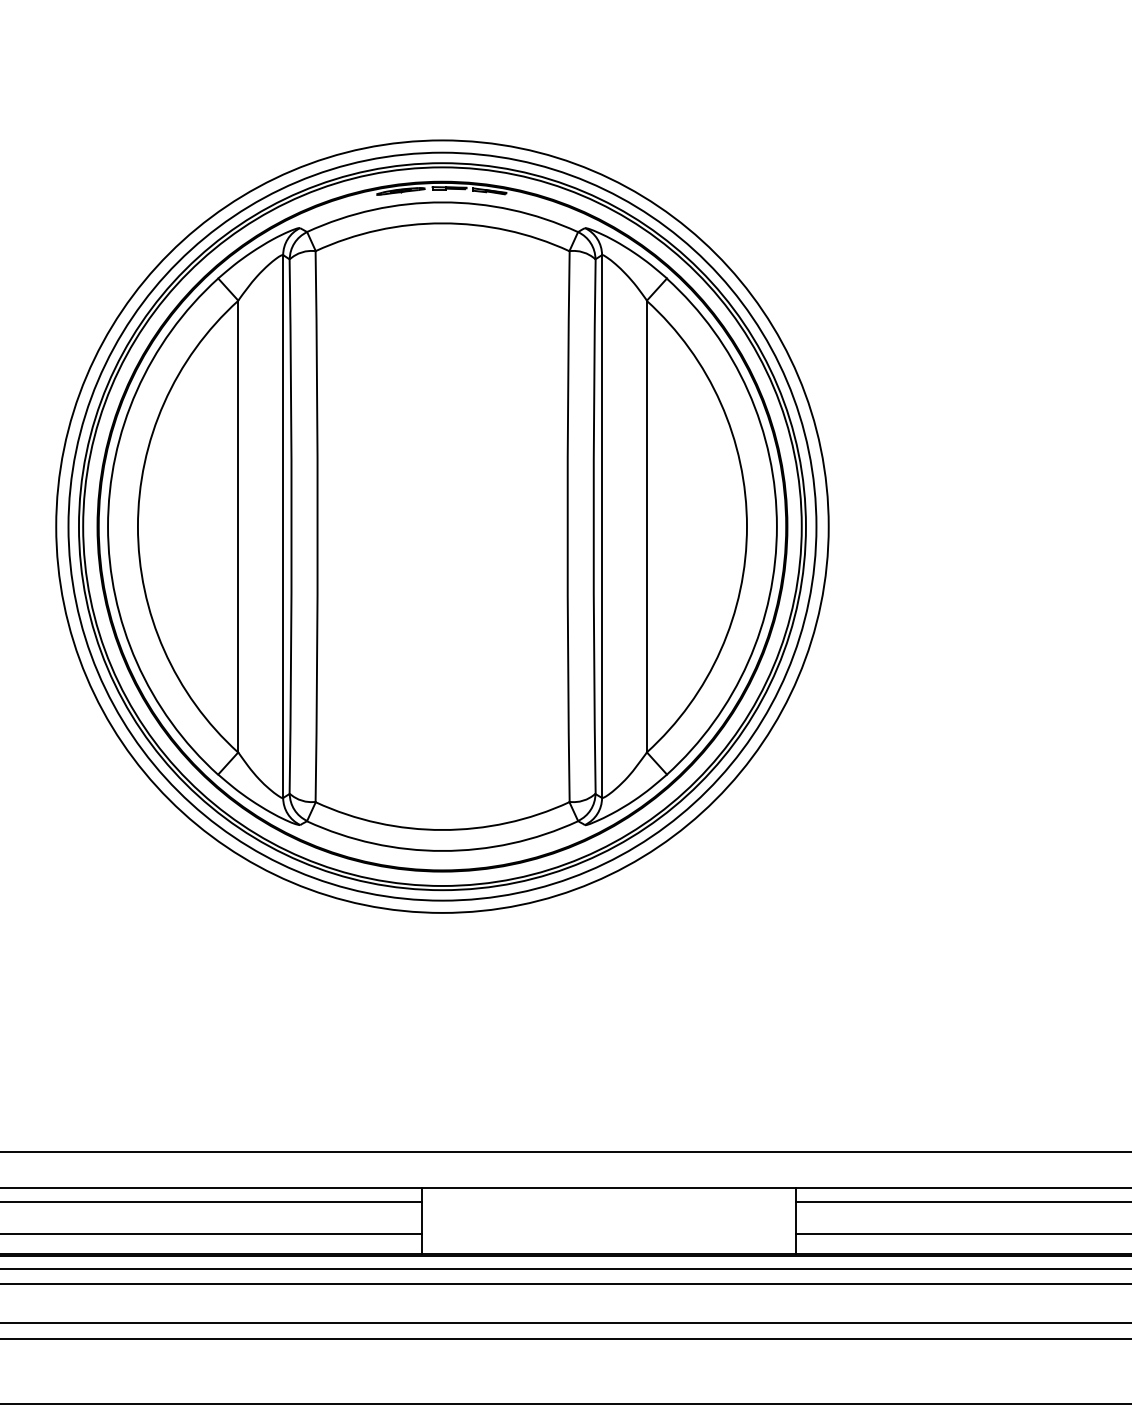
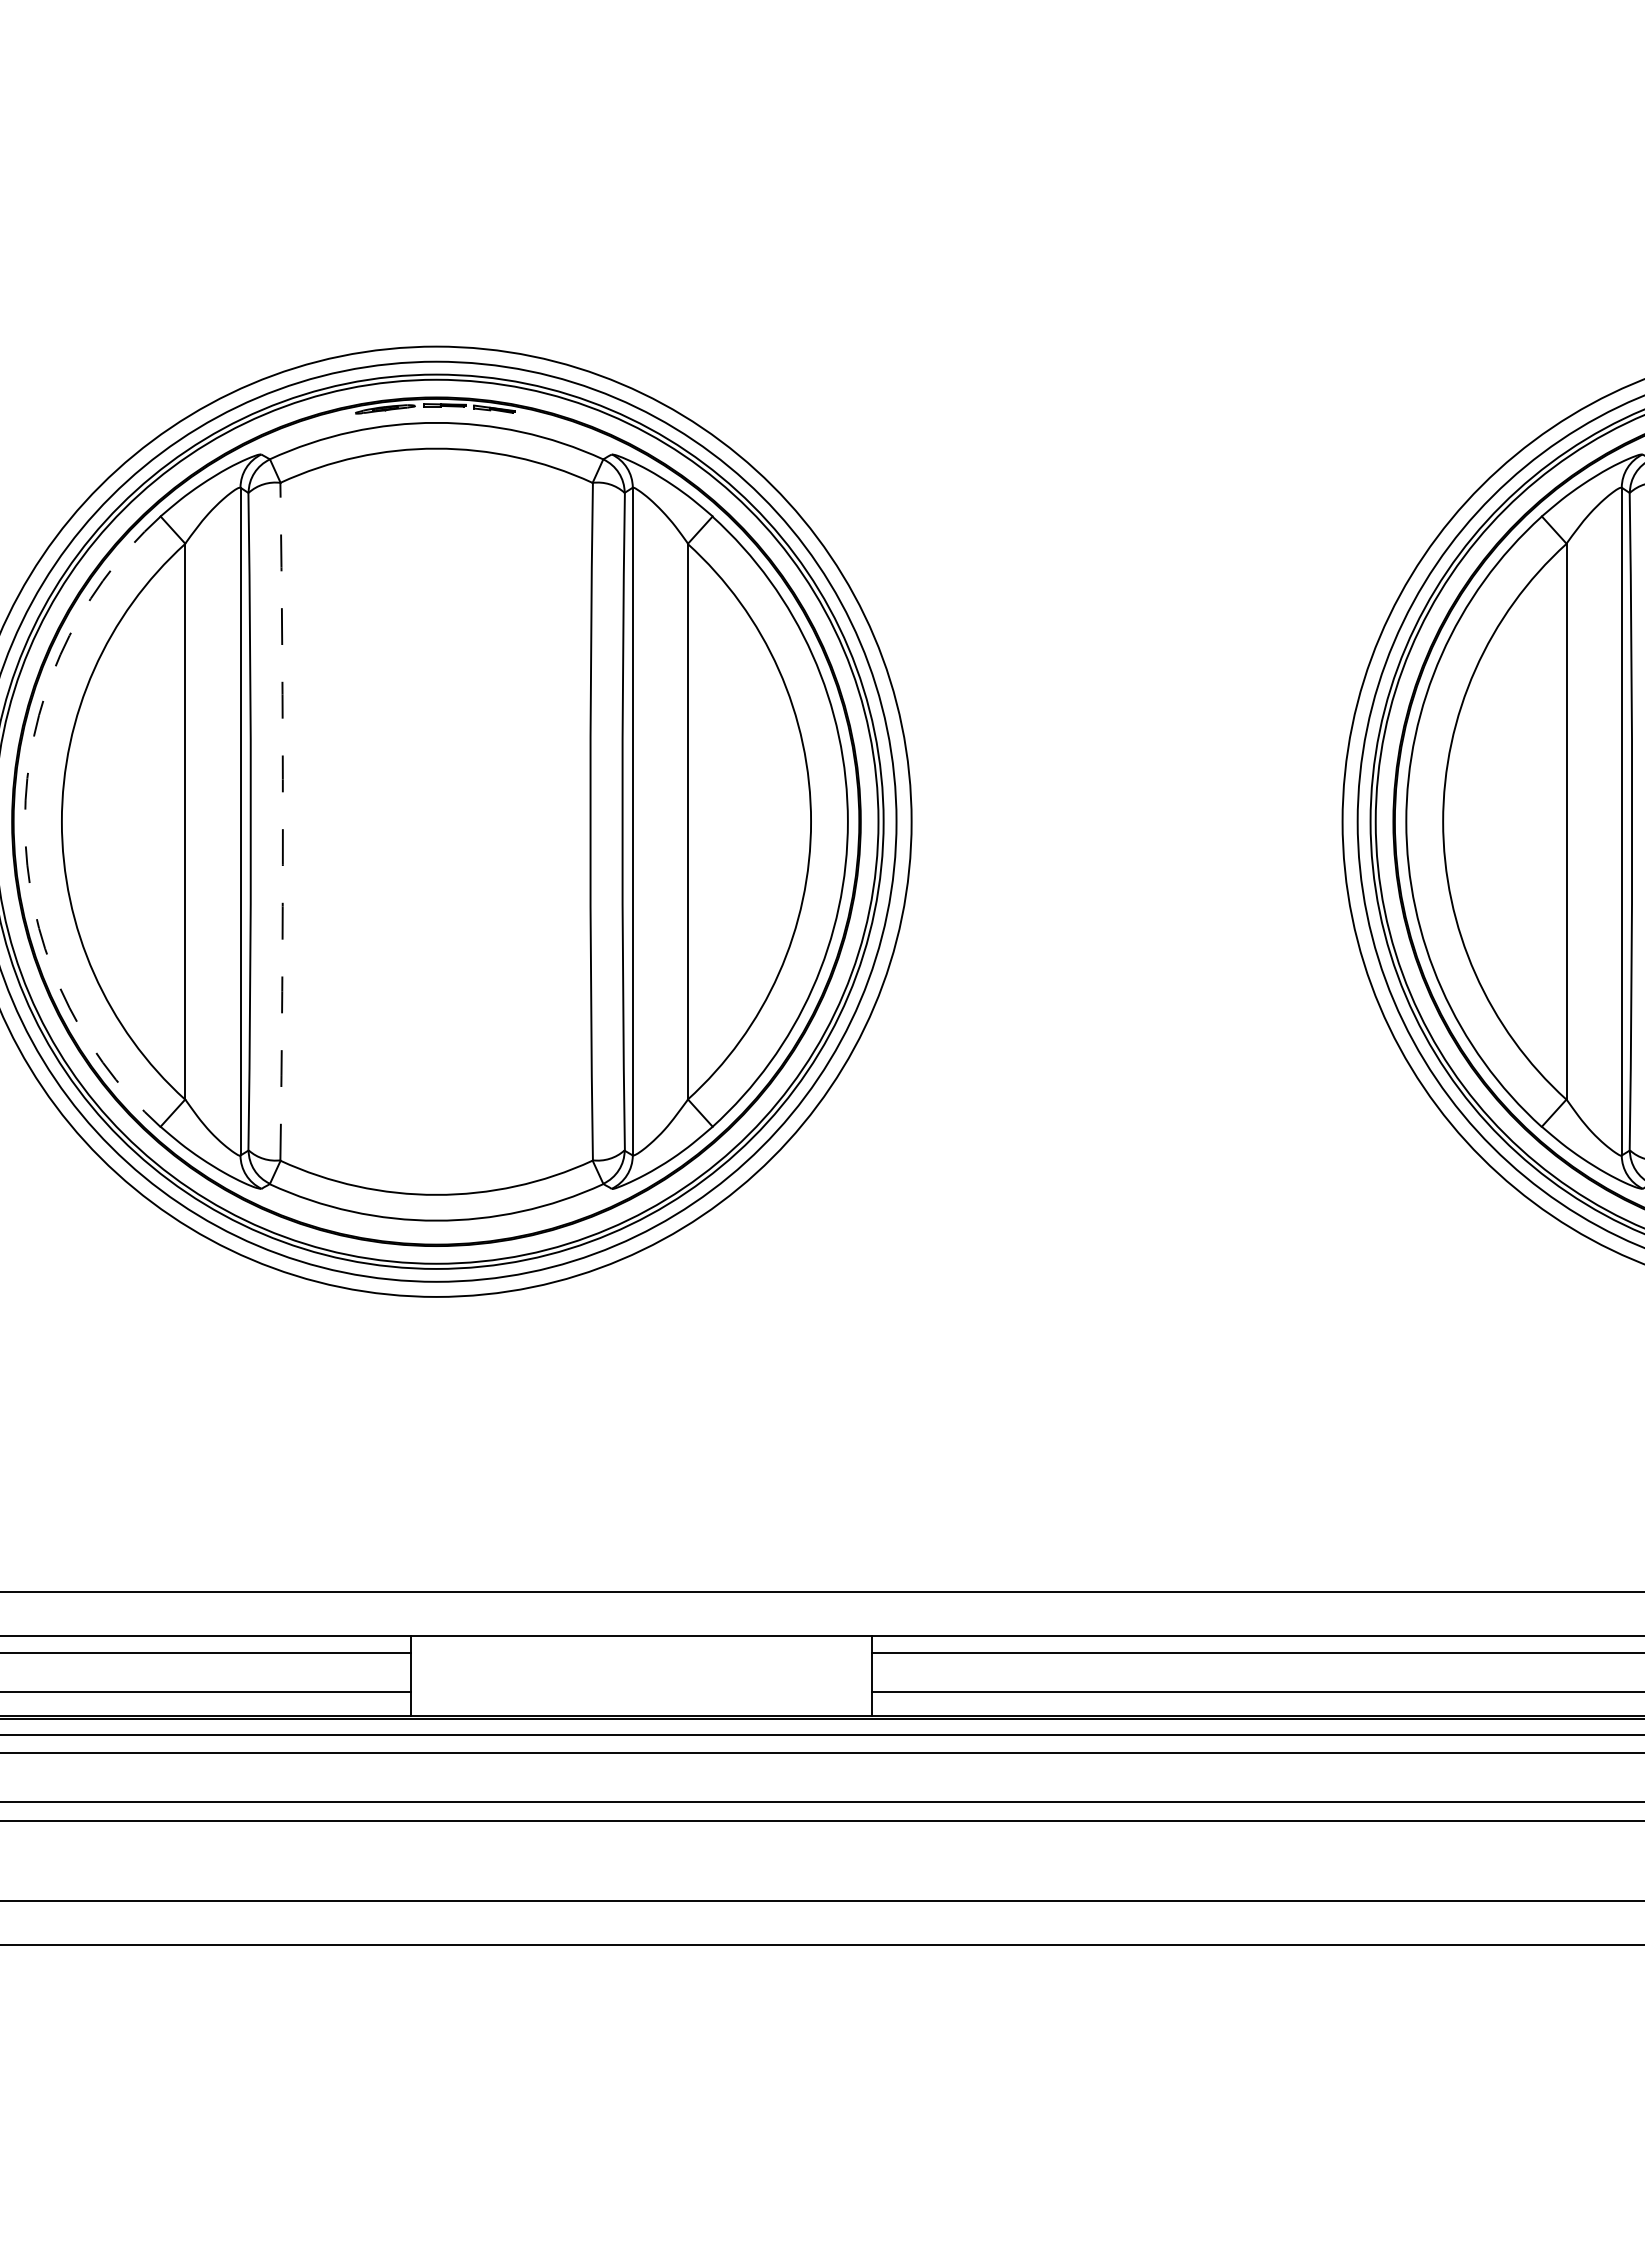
arc: (108, 526) -> (25, 821), solid -> dashed
arc: (317, 526) -> (282, 821), solid -> dashed

